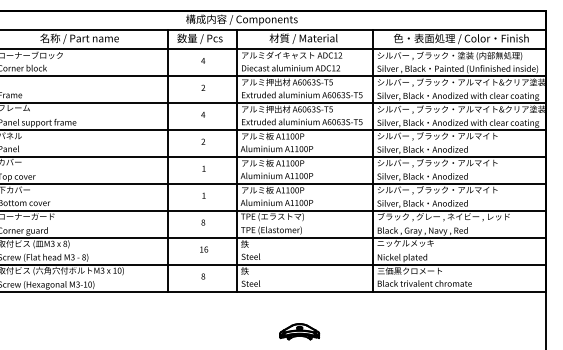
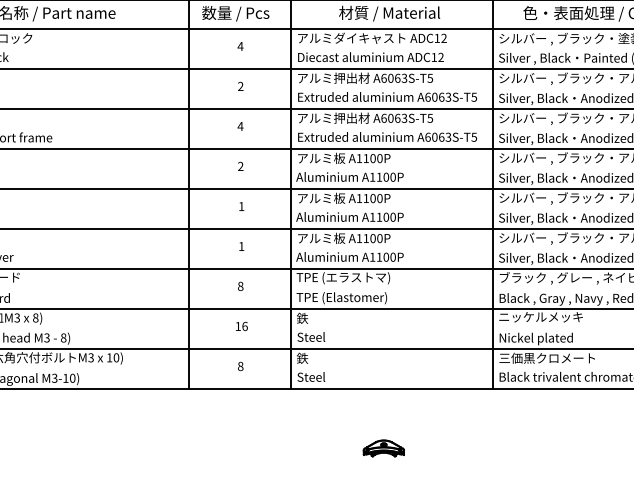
part: (299, 331) -> (383, 448), size x0.7

